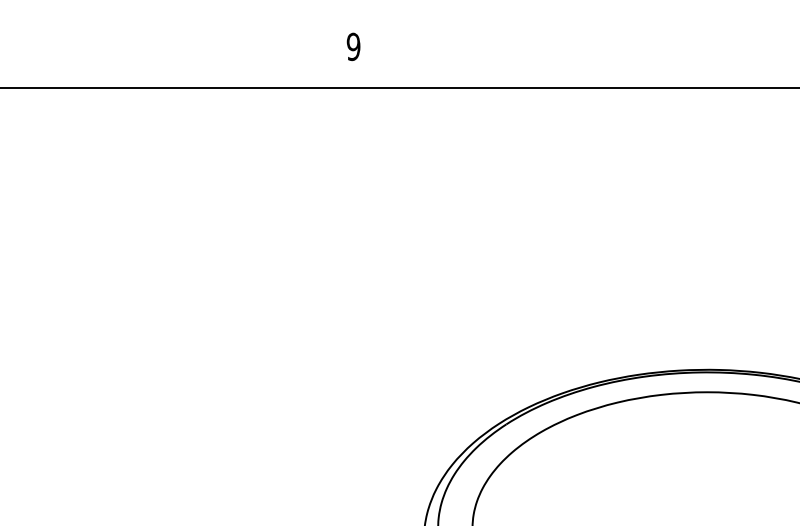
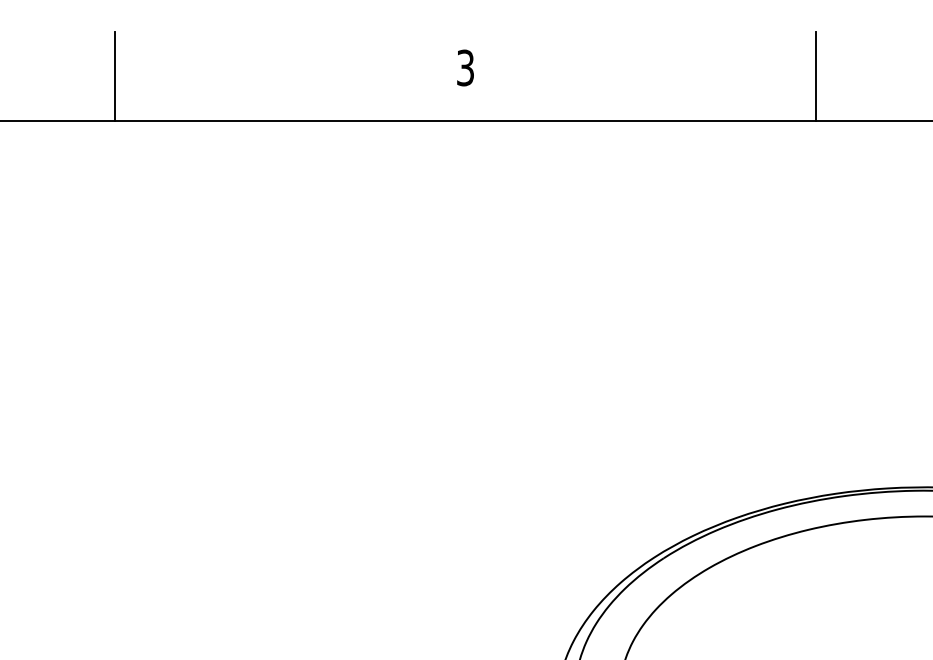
text: (353, 46) -> (465, 67), 9 -> 3
line: (83, 53) -> (114, 76), added
line: (623, 53) -> (815, 76), added

